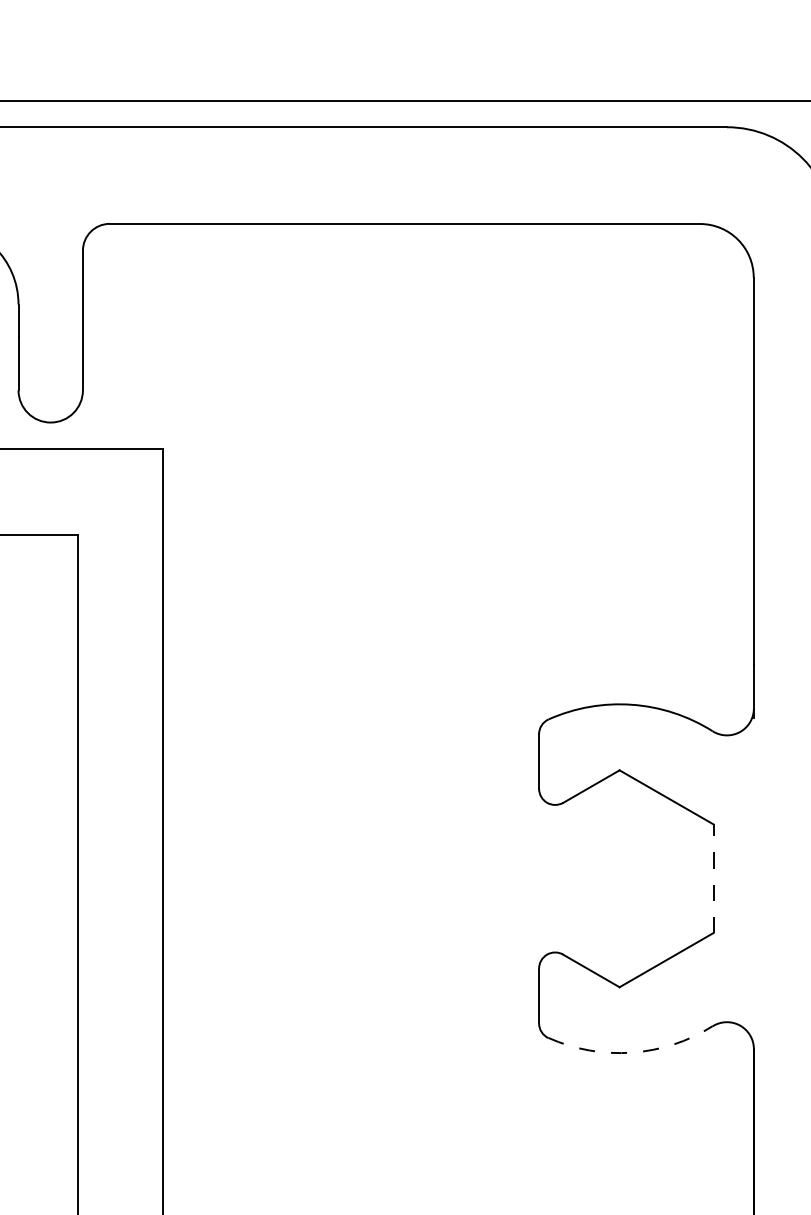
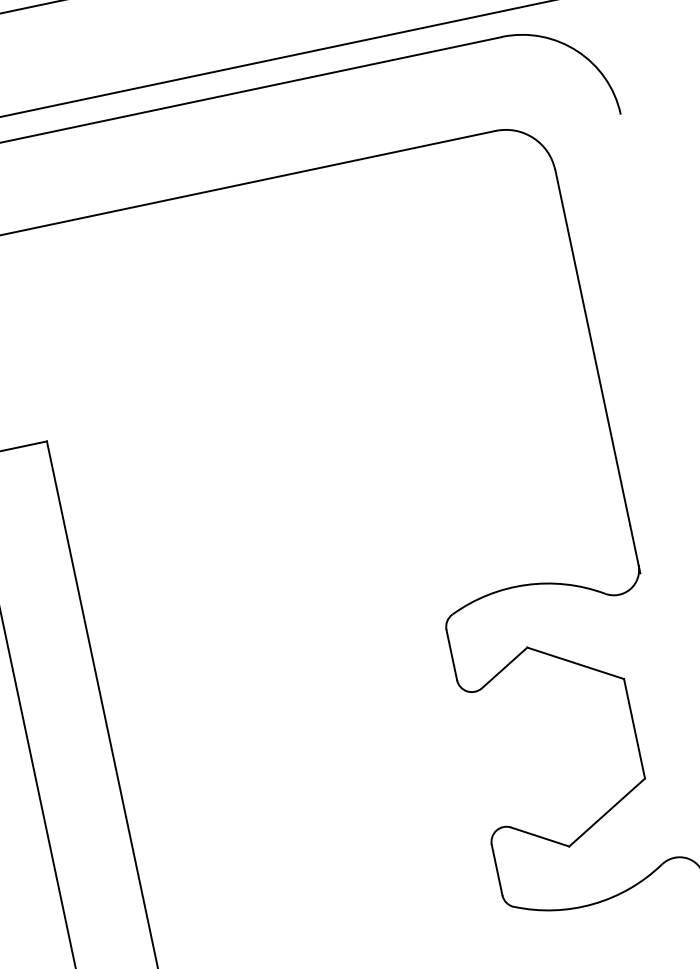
line: (713, 878) -> (634, 728), dashed -> solid
arc: (632, 1052) -> (593, 903), dashed -> solid

